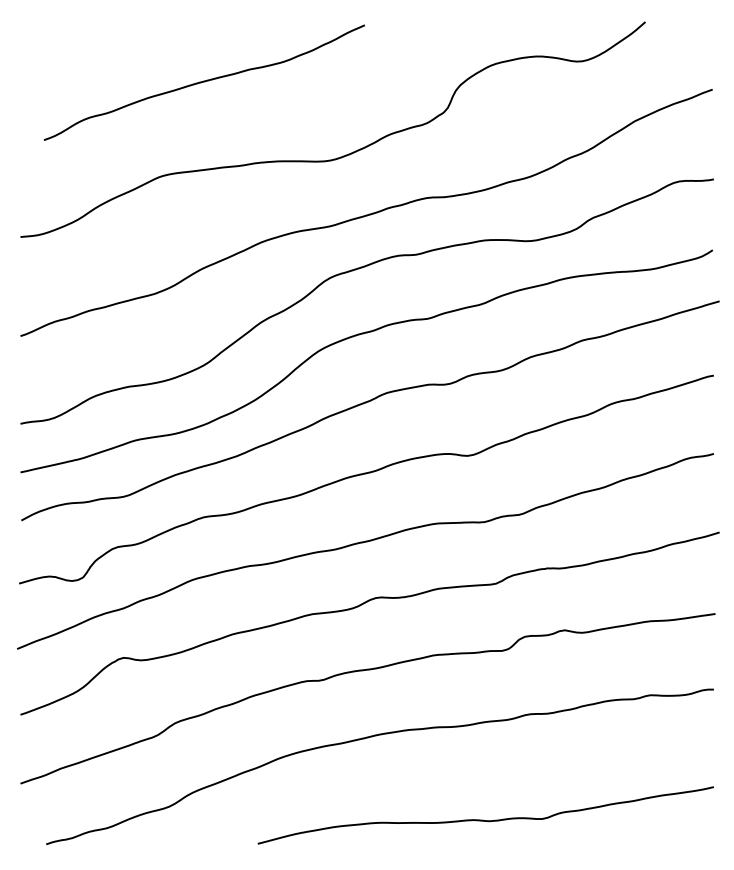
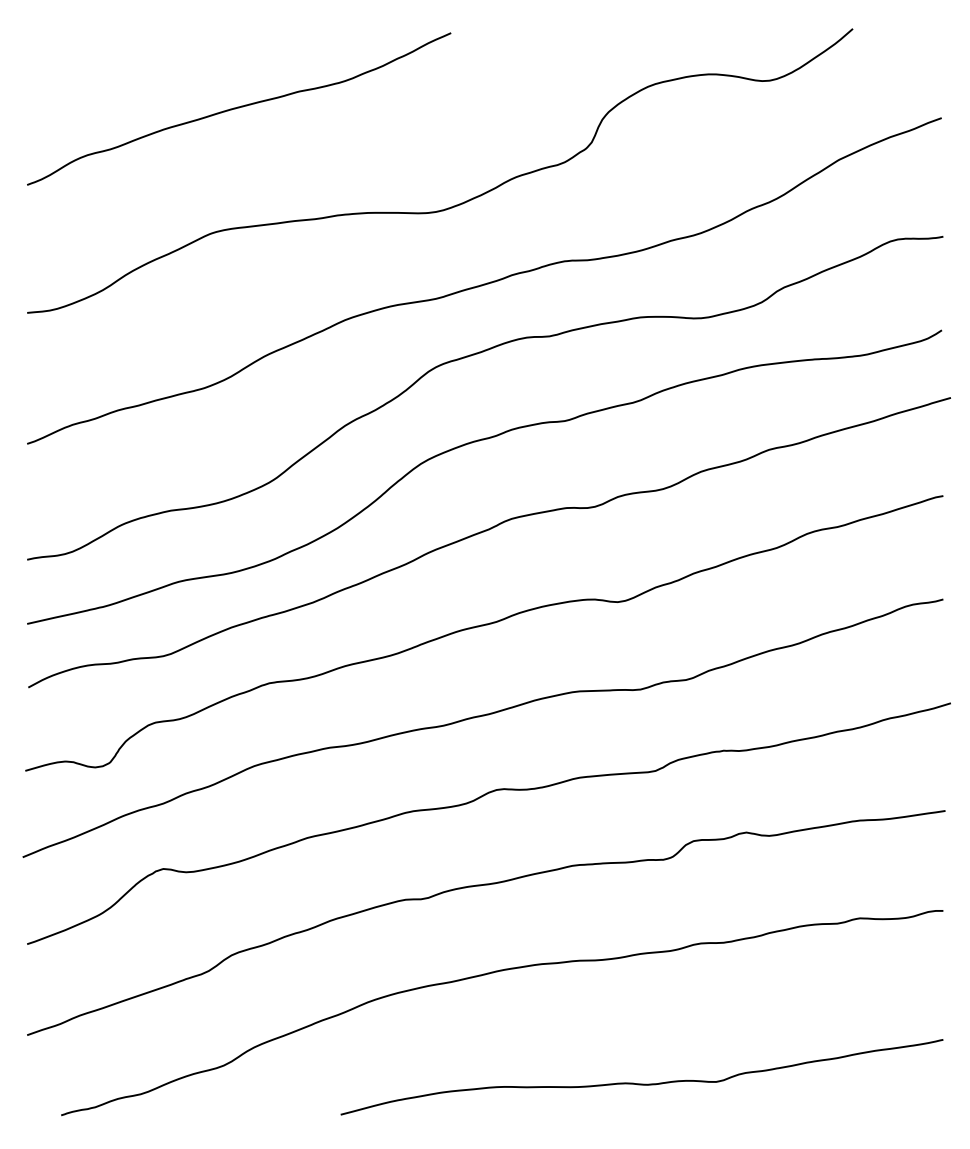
curve: (204, 82) -> (239, 108), moved

